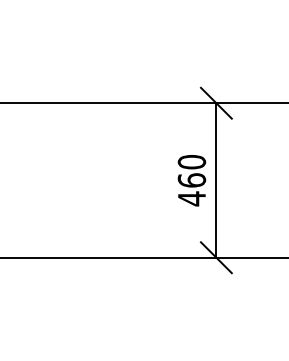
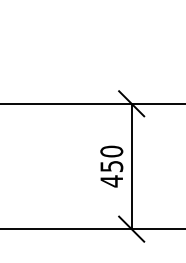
text: (191, 180) -> (111, 166), 460 -> 450

